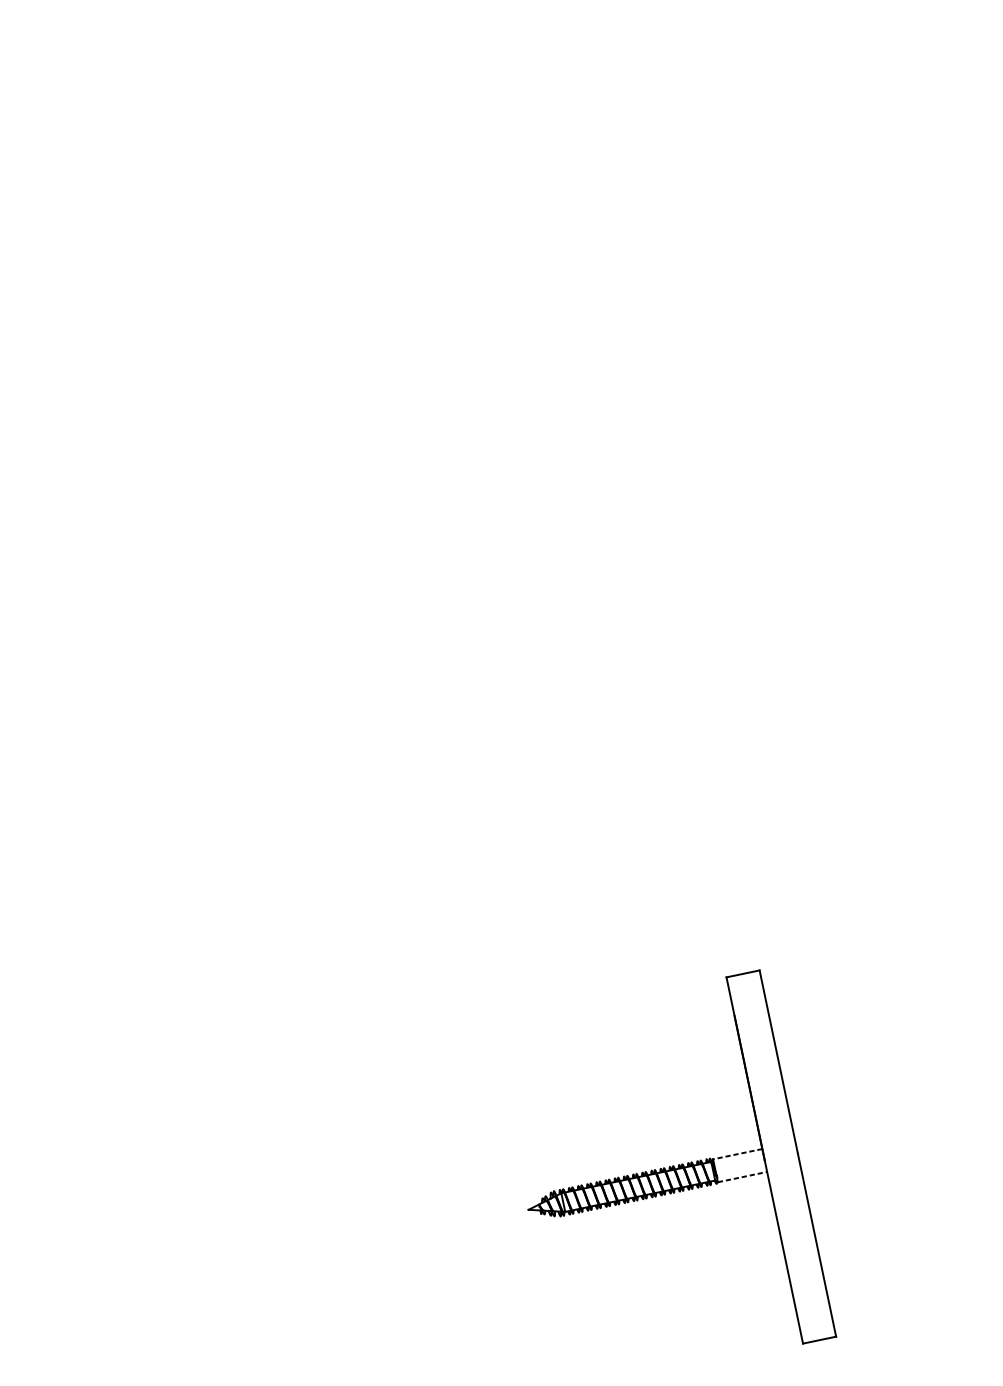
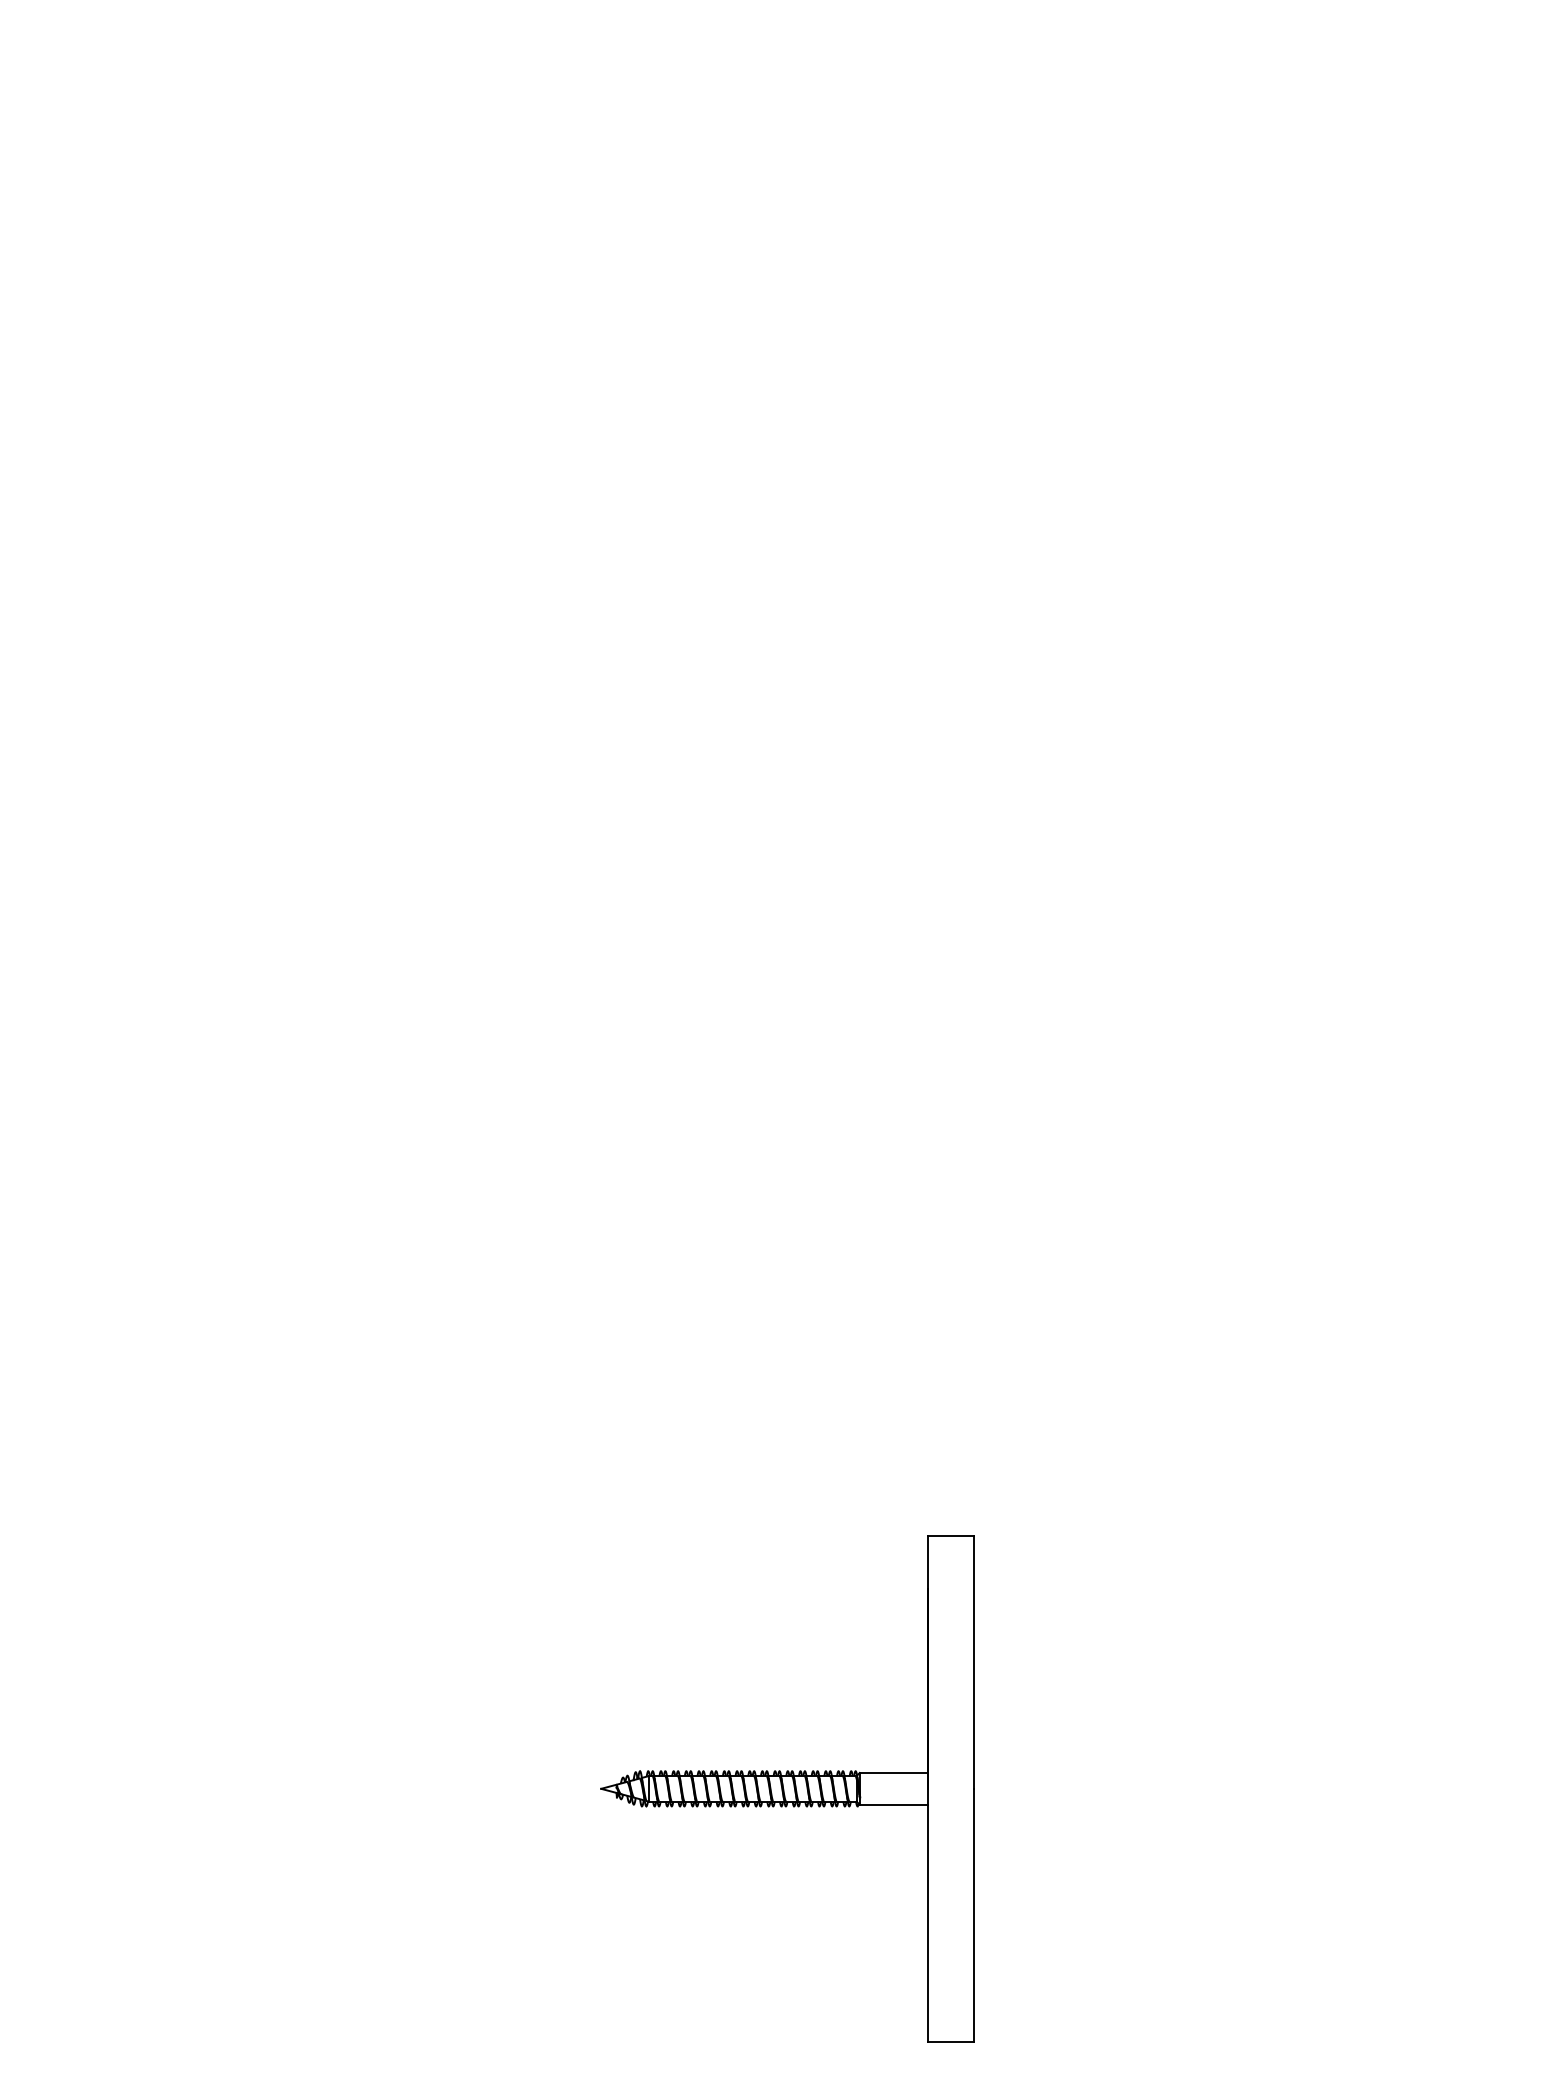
line: (737, 1153) -> (893, 1772), dashed -> solid
line: (743, 1176) -> (894, 1804), dashed -> solid

